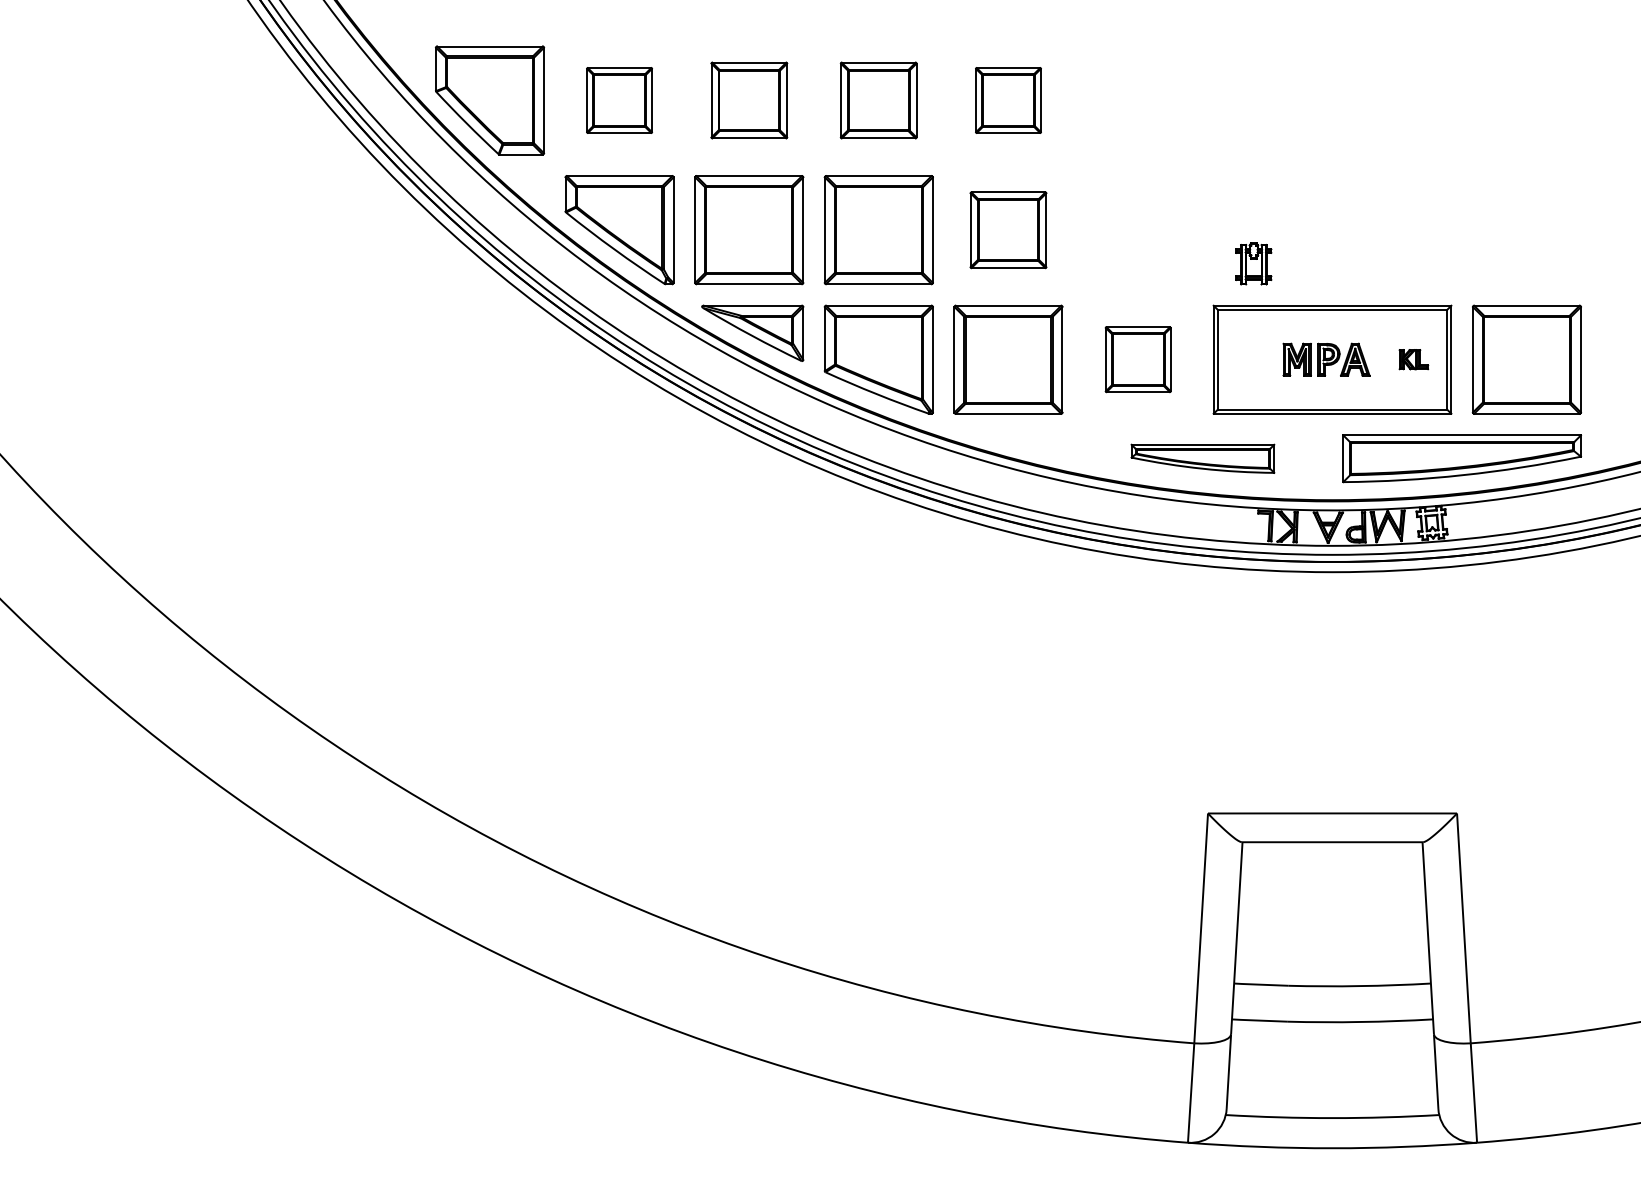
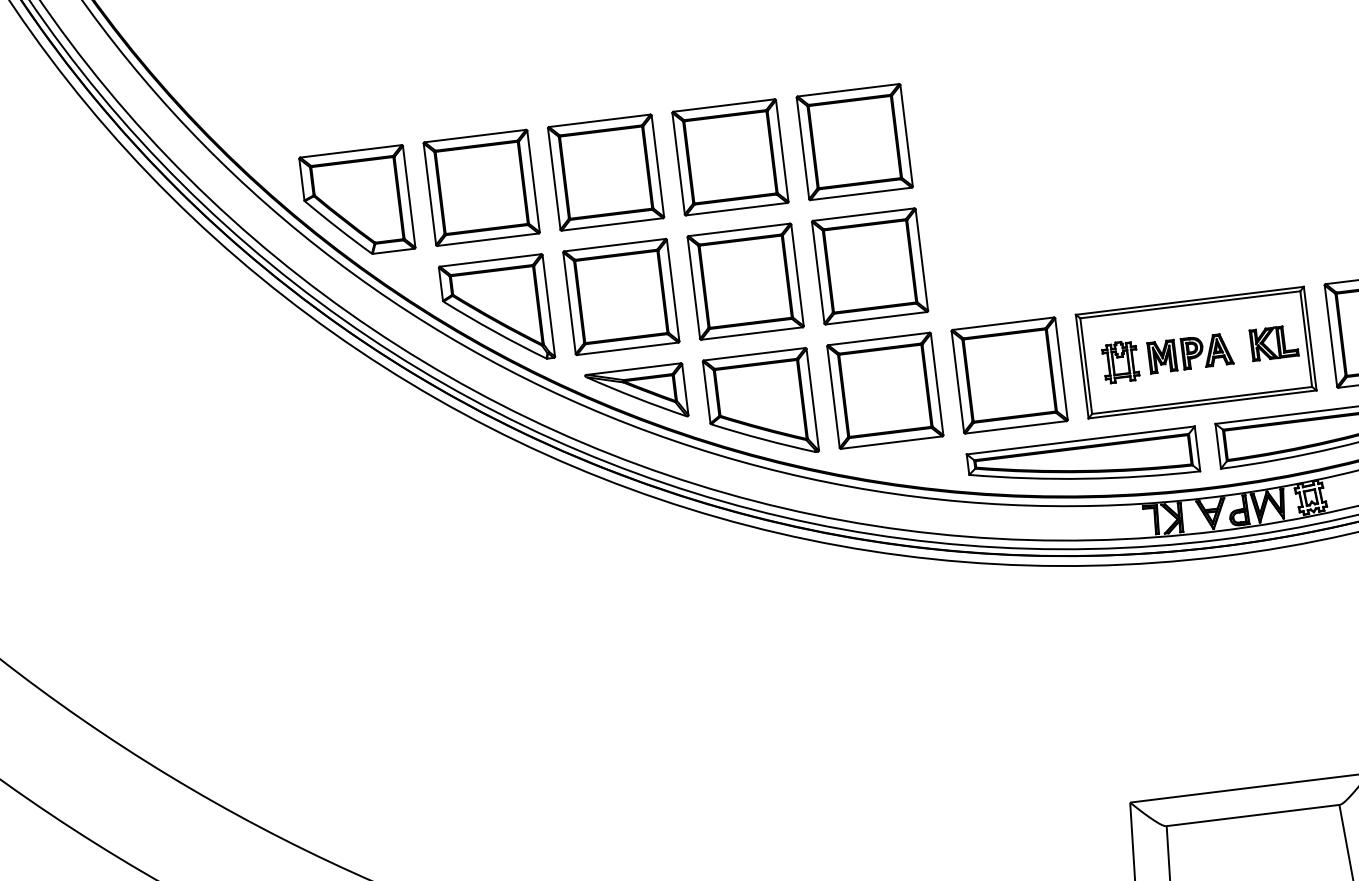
part: (619, 100) -> (481, 187), size x1.67
part: (749, 100) -> (606, 172), size x1.43
part: (878, 100) -> (730, 157), size x1.43
part: (1008, 100) -> (854, 142), size x1.67
part: (1008, 230) -> (870, 266), size x1.43
part: (1253, 263) -> (1120, 361), moved
part: (1138, 359) -> (1010, 375), size x1.67
part: (1413, 359) -> (1273, 342), size x1.67
part: (1202, 458) -> (1083, 462), size x1.67

